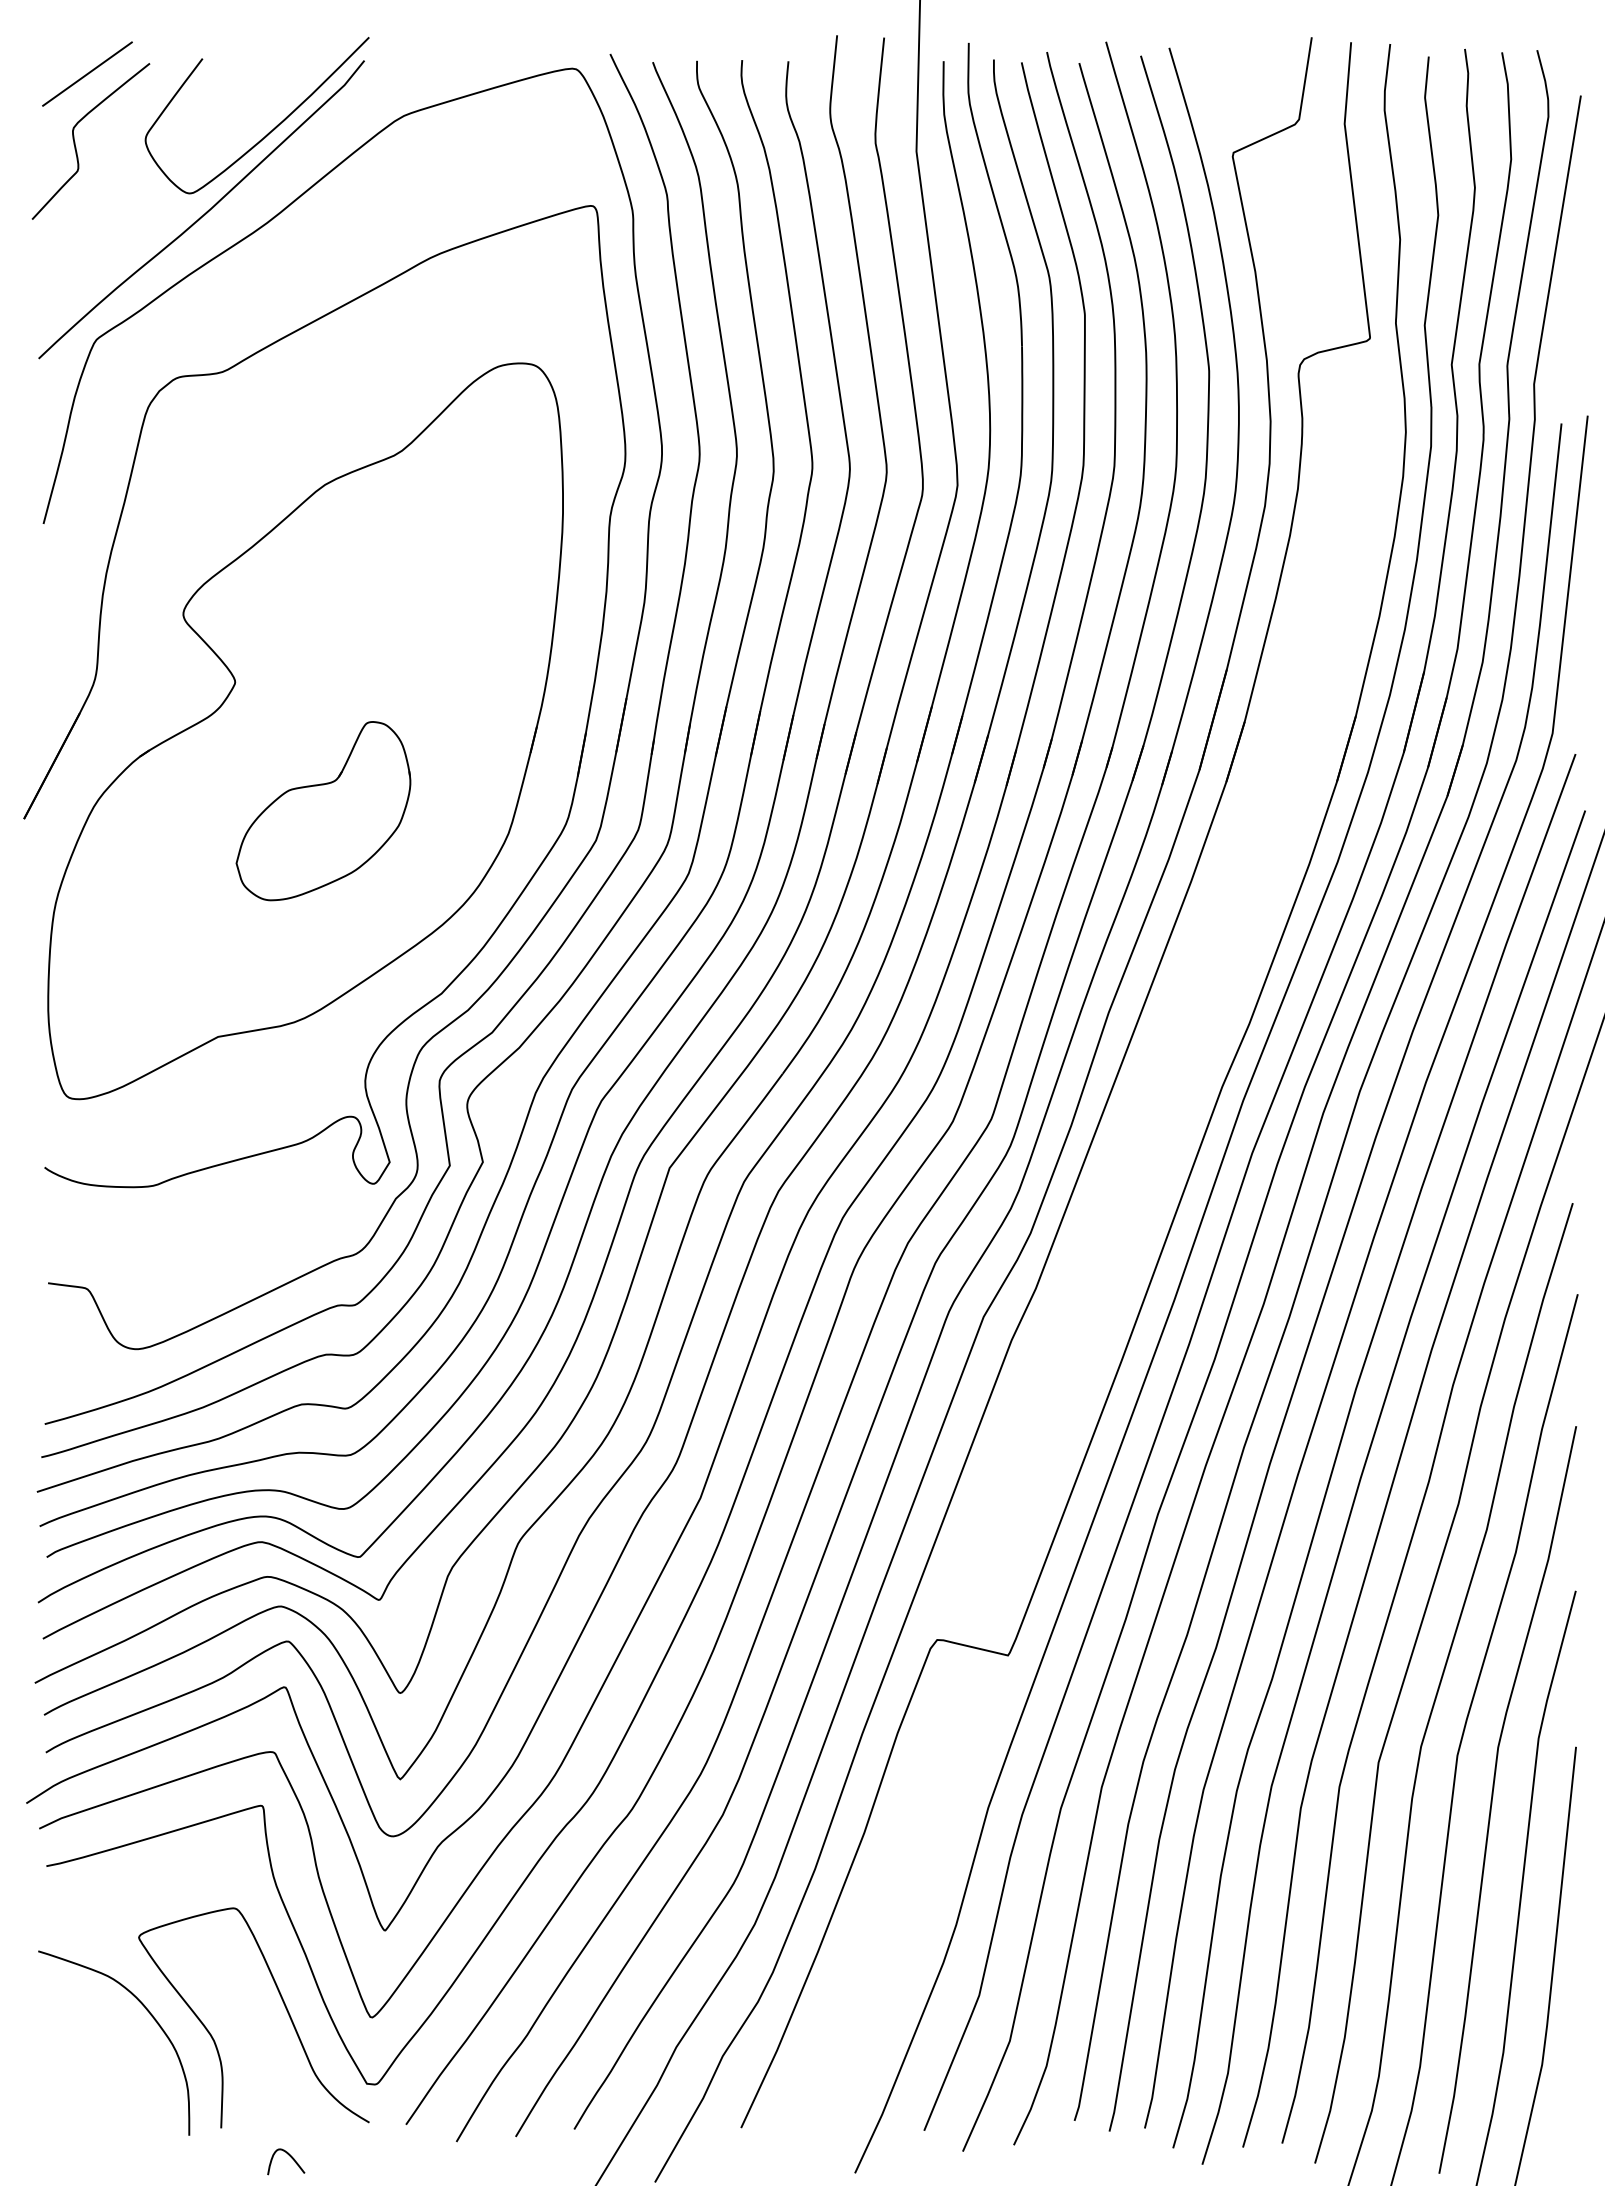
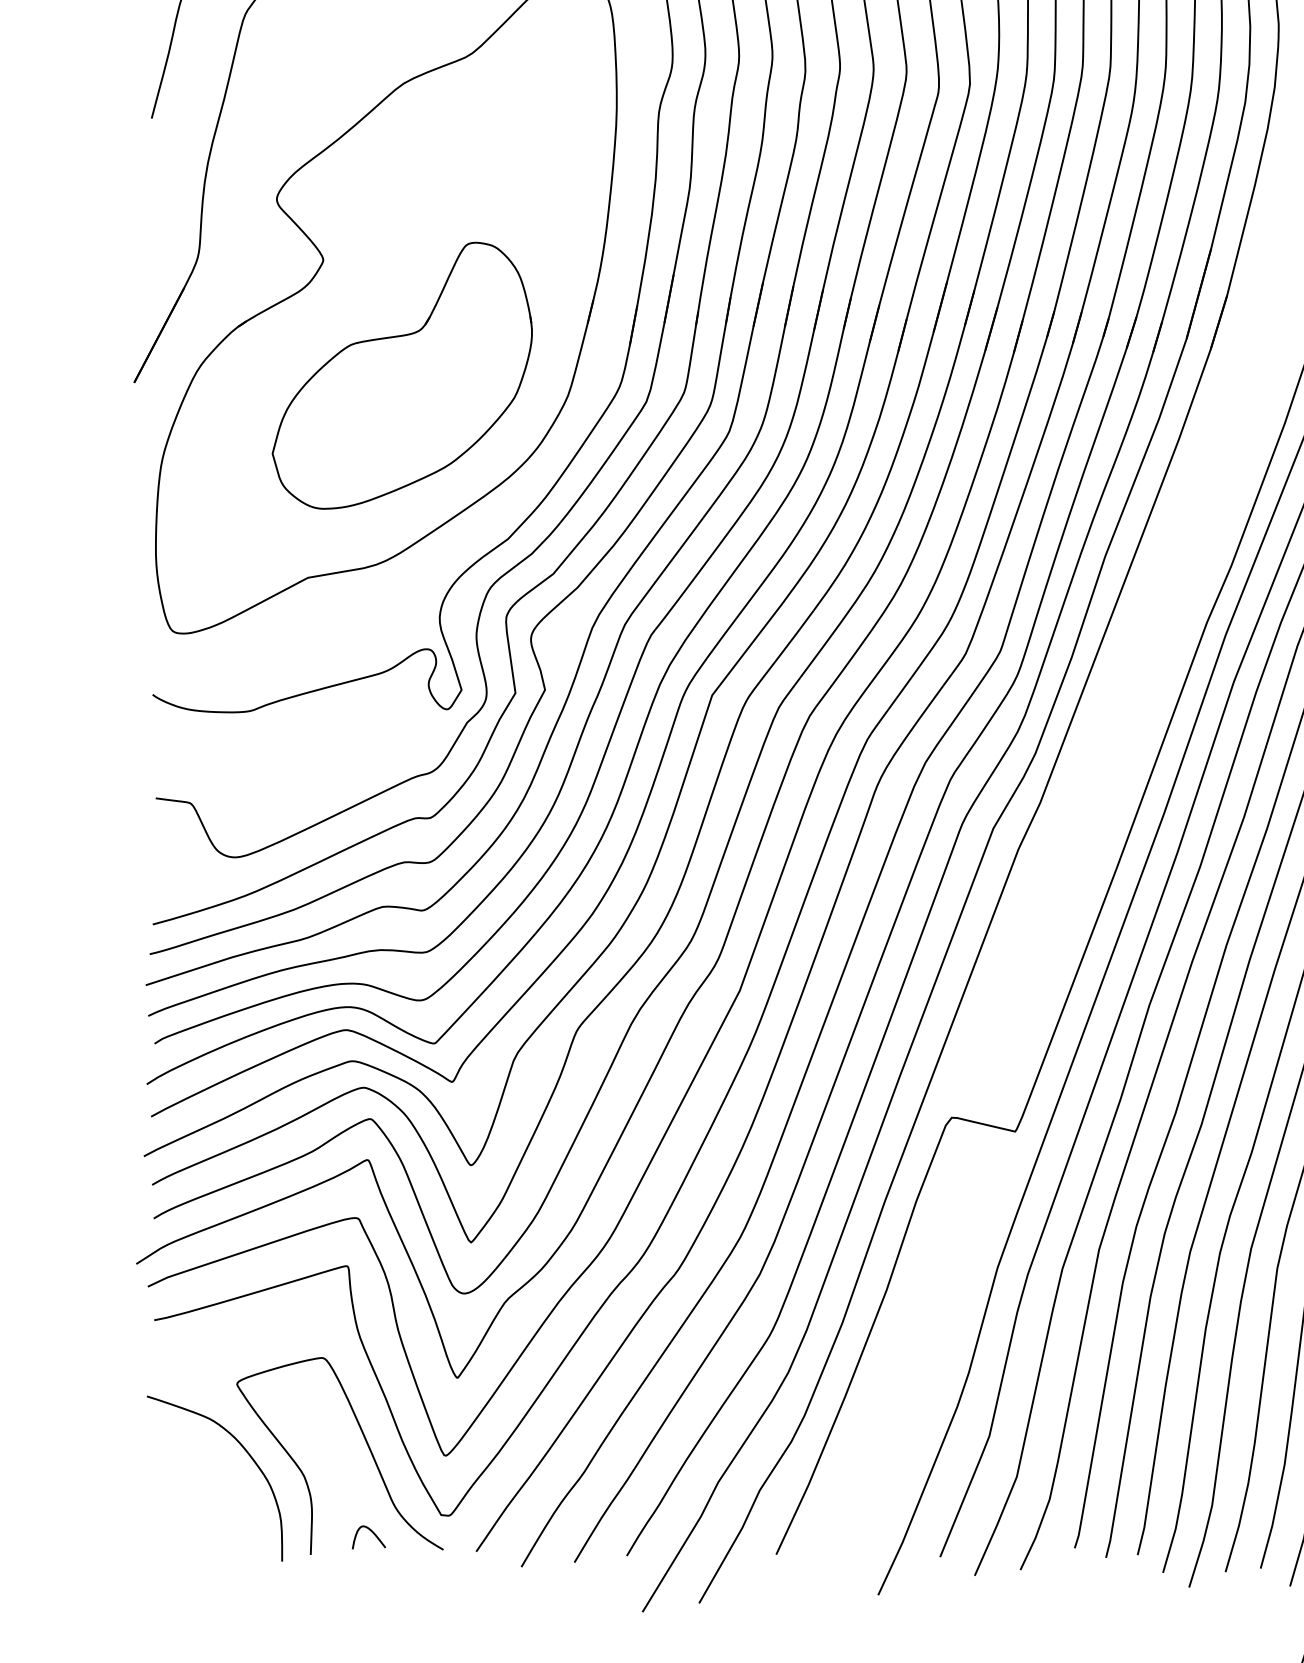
part: (323, 810) -> (402, 375), size x1.67
curve: (290, 2157) -> (372, 1533), moved

